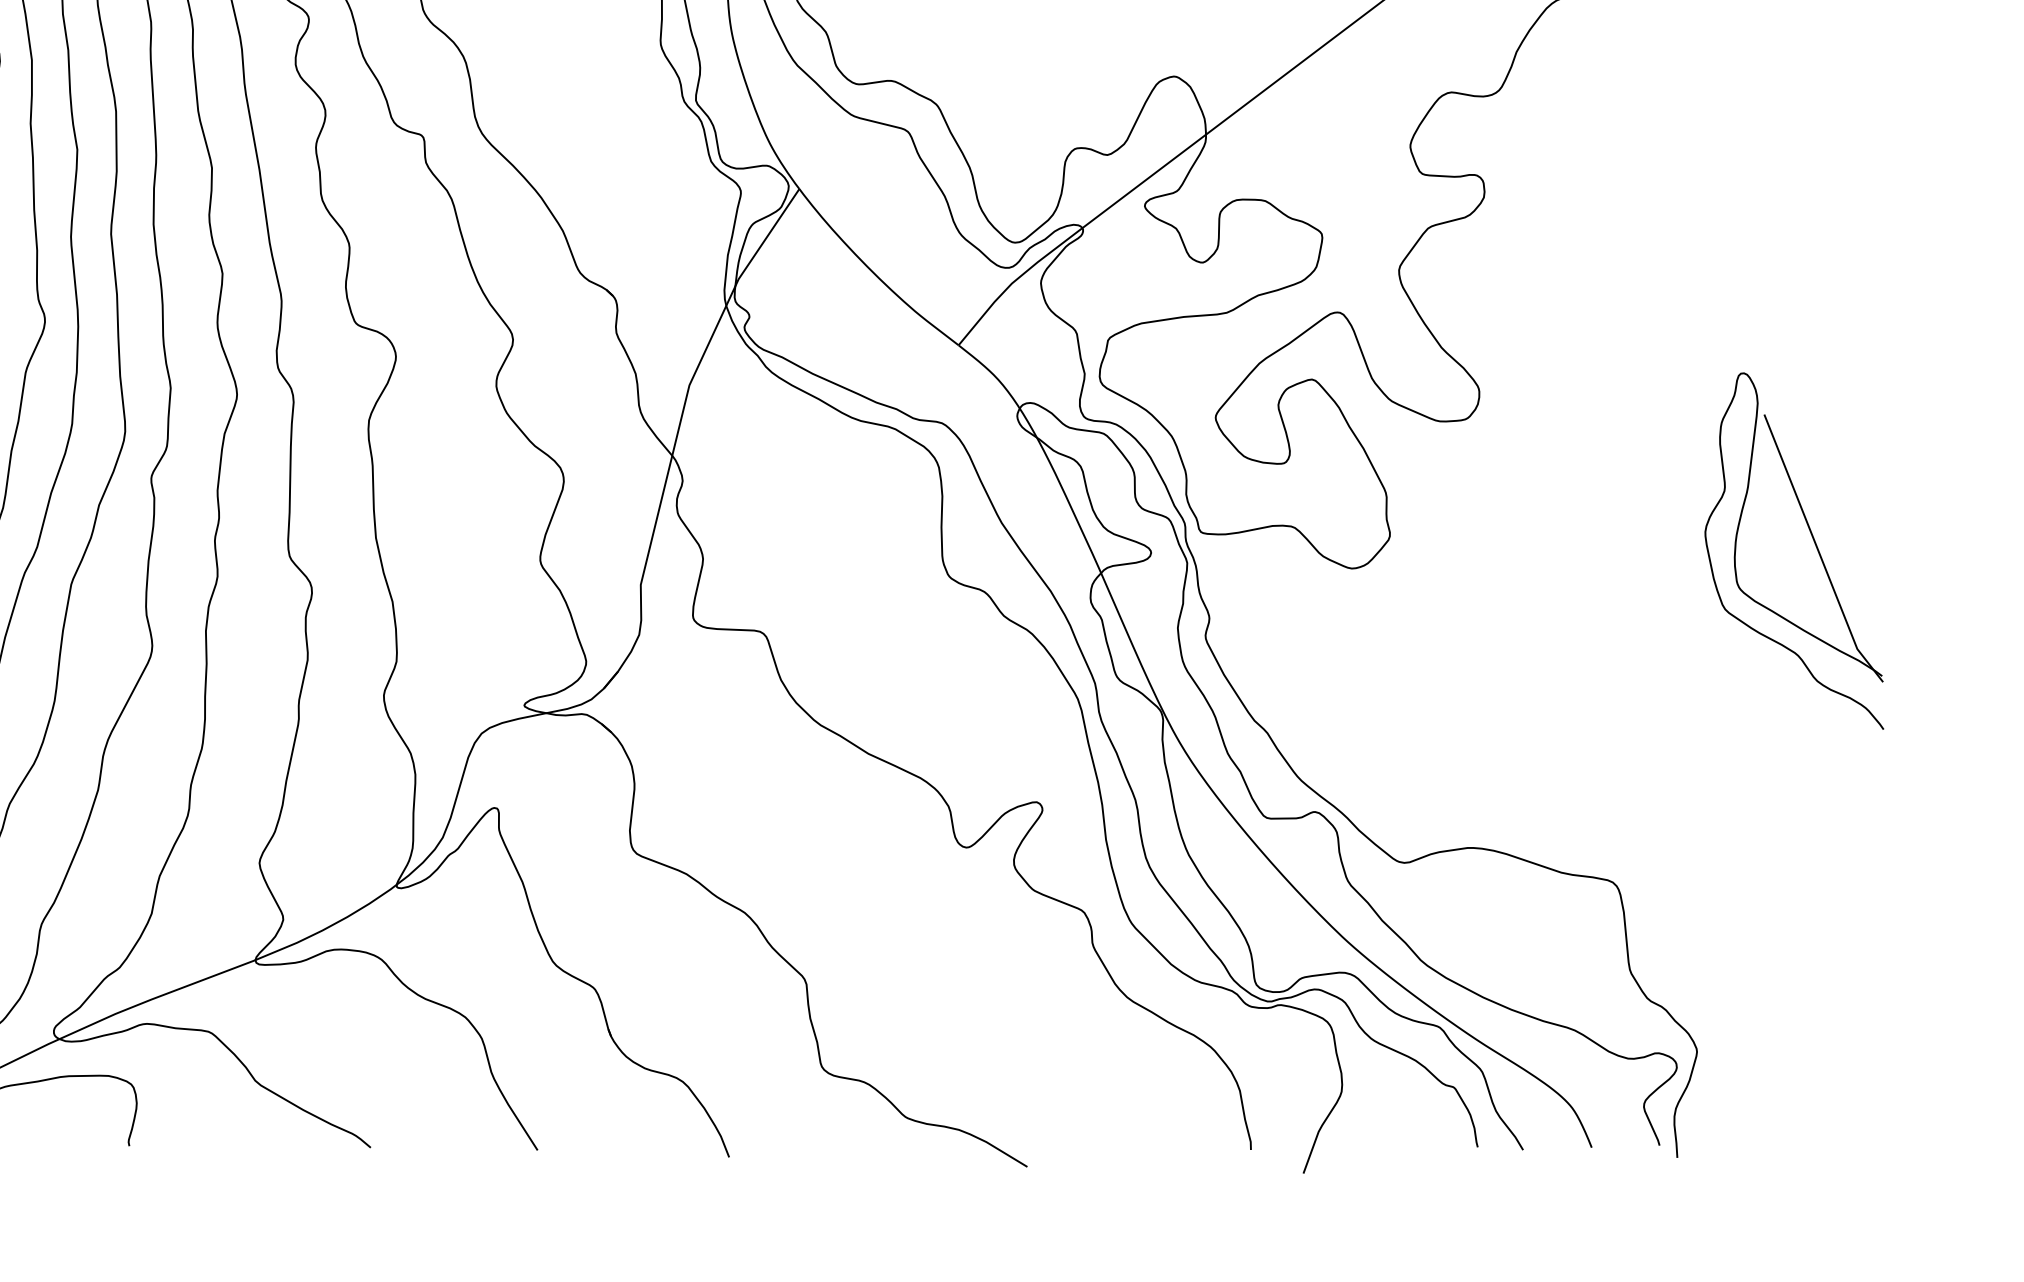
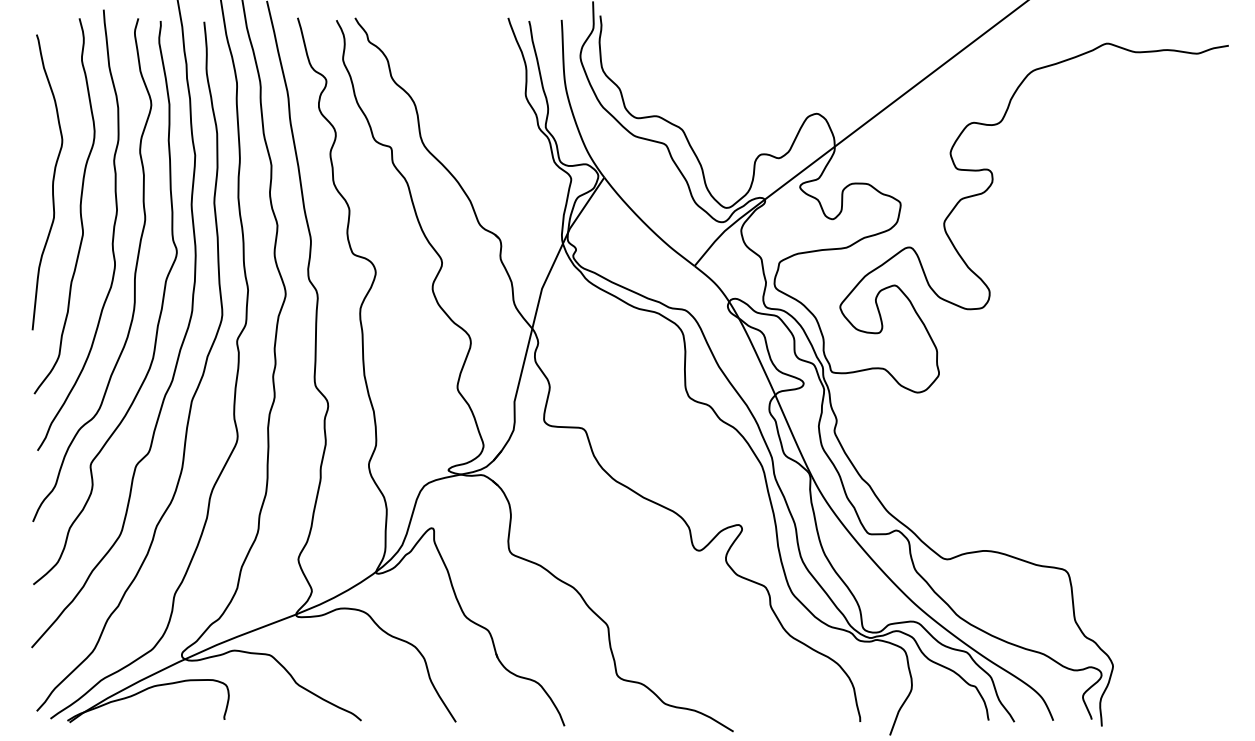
part: (1812, 541) -> (1178, 377), removed

